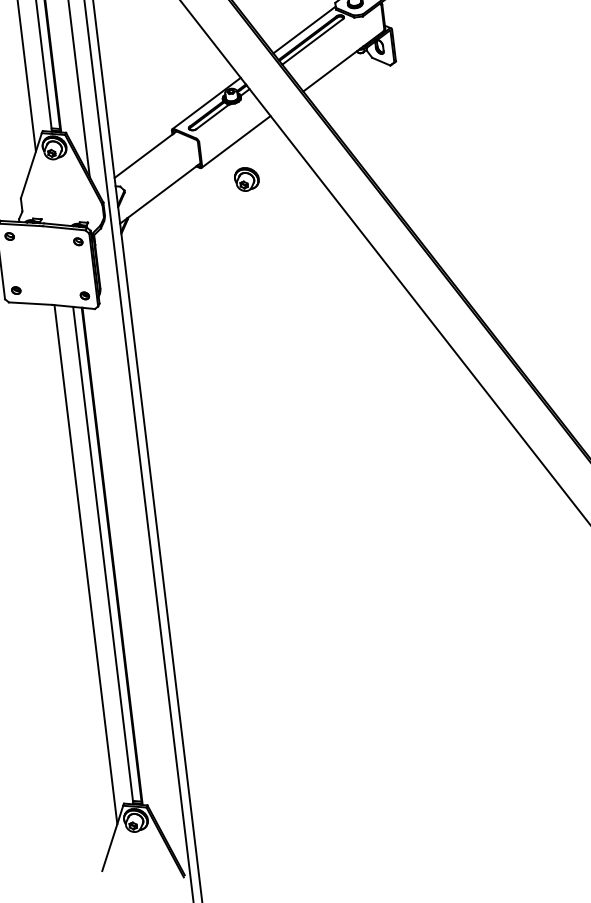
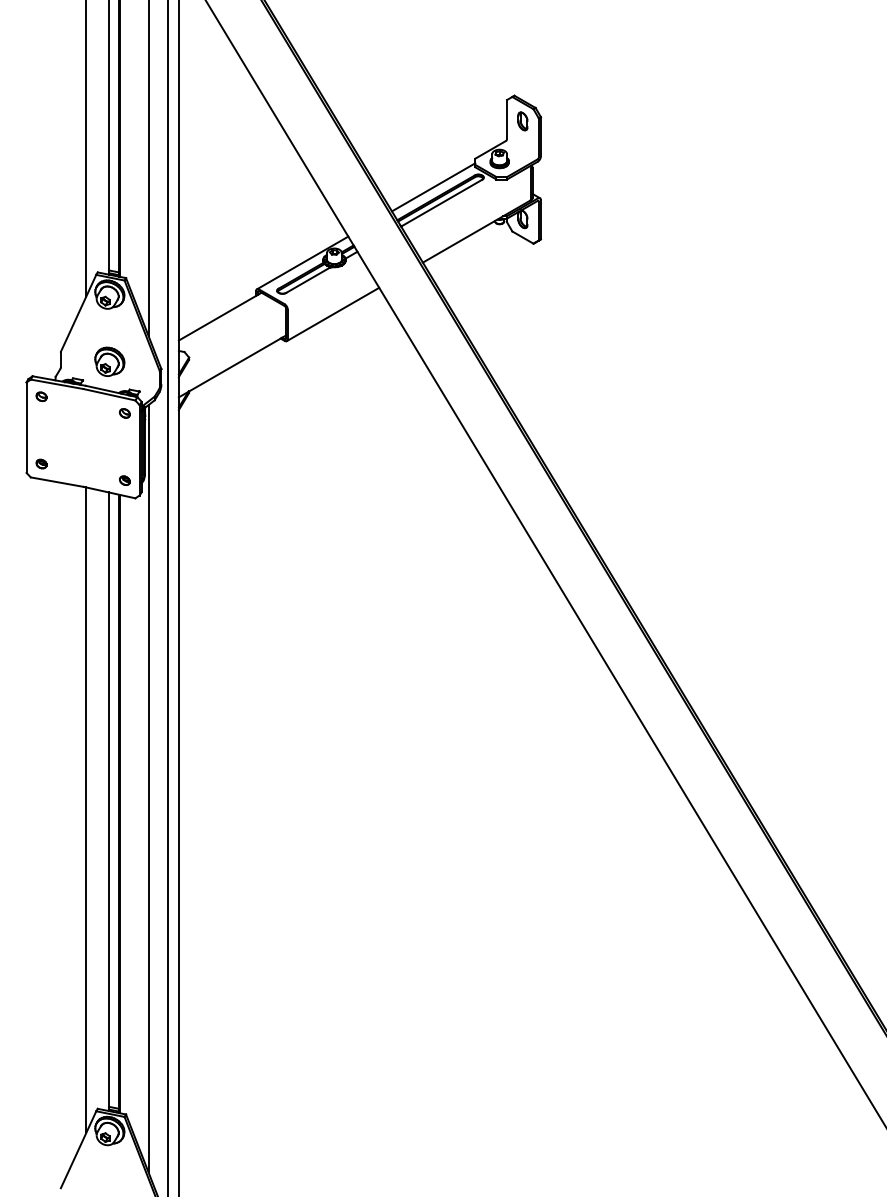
part: (246, 179) -> (109, 361), moved
line: (133, 541) -> (148, 788), added

